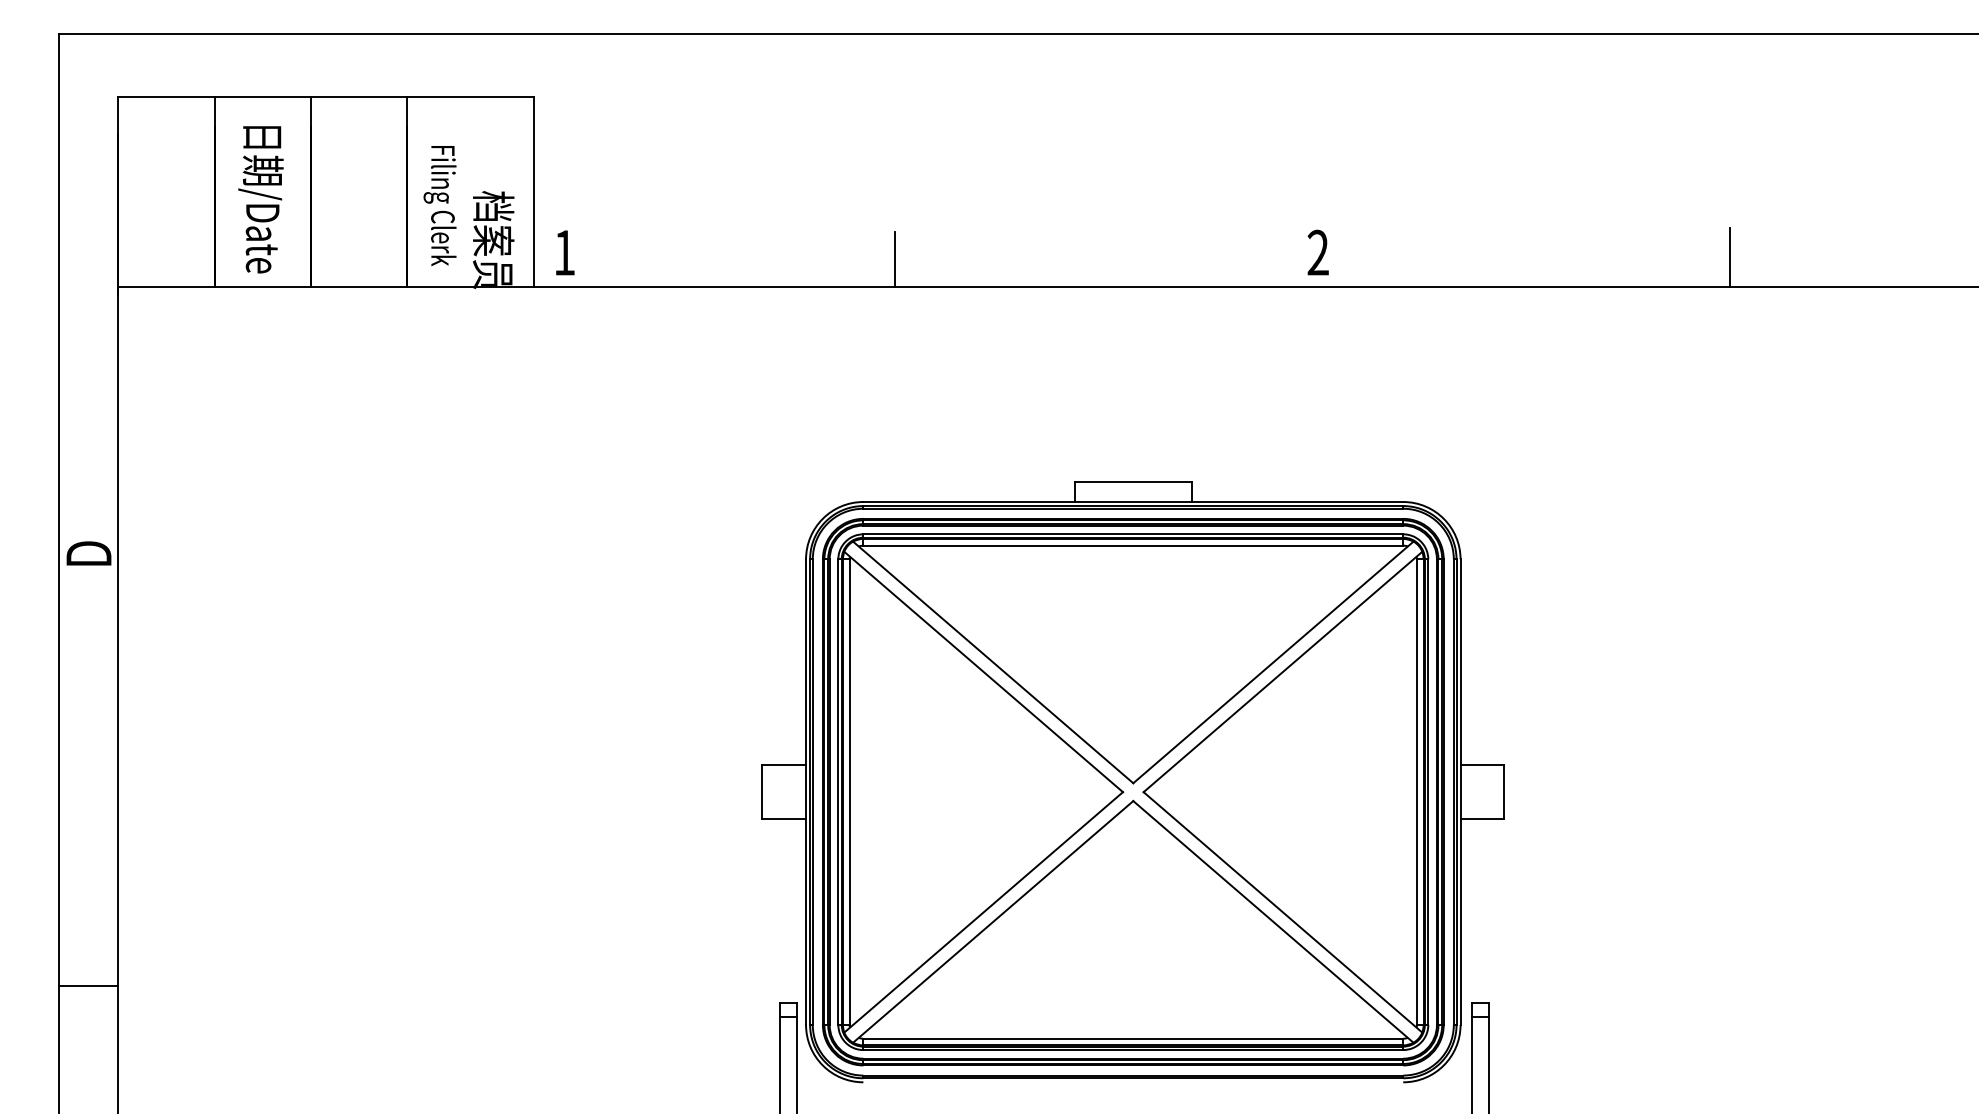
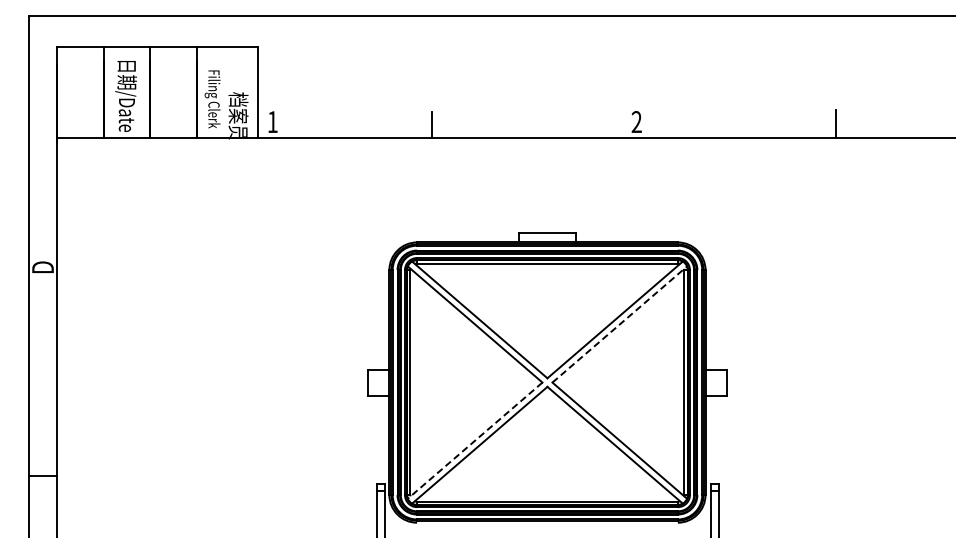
line: (1282, 671) -> (619, 324), solid -> dashed
line: (984, 912) -> (475, 440), solid -> dashed

